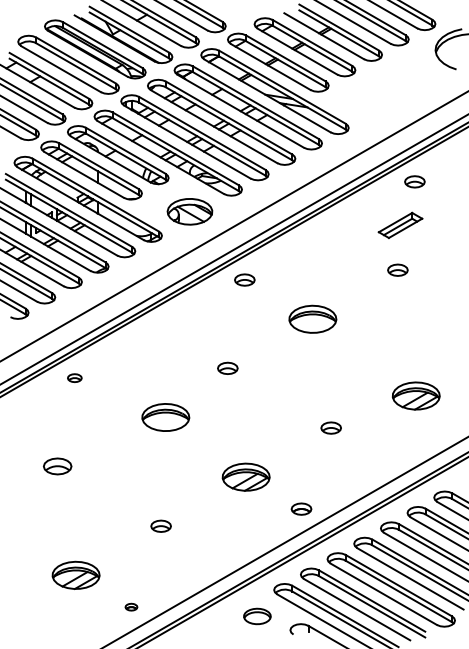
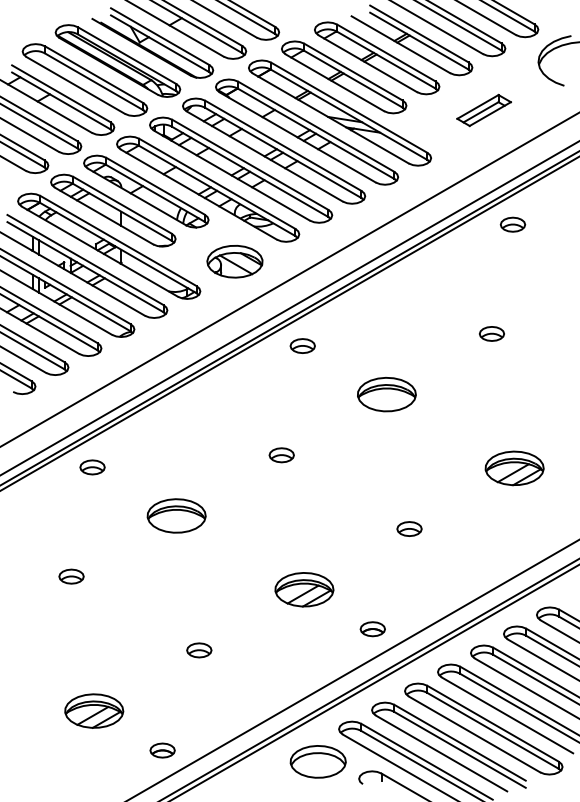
part: (400, 225) -> (484, 110), moved
part: (74, 377) -> (92, 466), size x1.43
part: (415, 395) -> (513, 467), moved
part: (165, 417) -> (176, 515), moved
part: (57, 466) -> (71, 576), size x0.71
part: (131, 606) -> (162, 749), size x1.67
part: (257, 616) -> (318, 761), size x1.67

